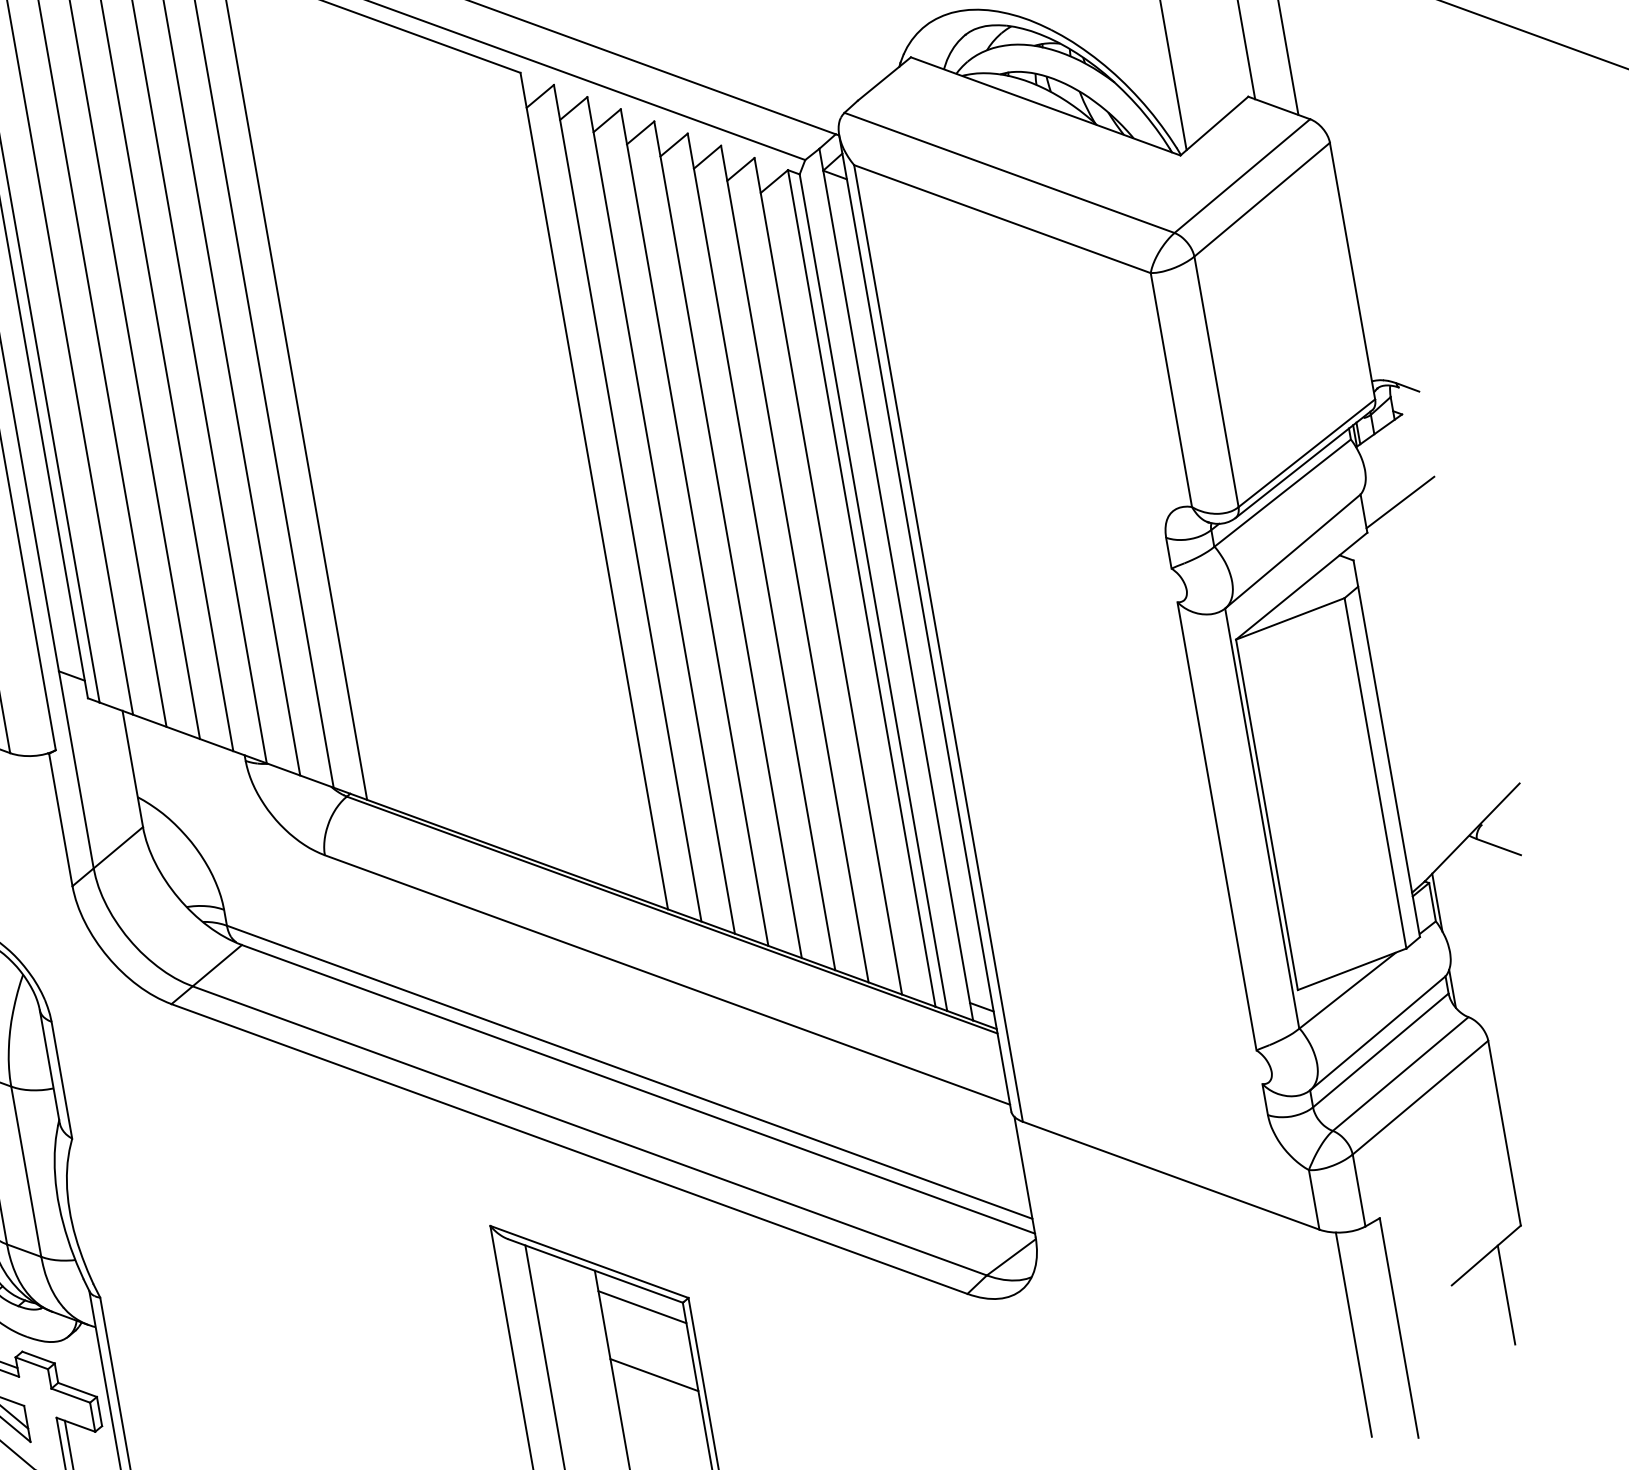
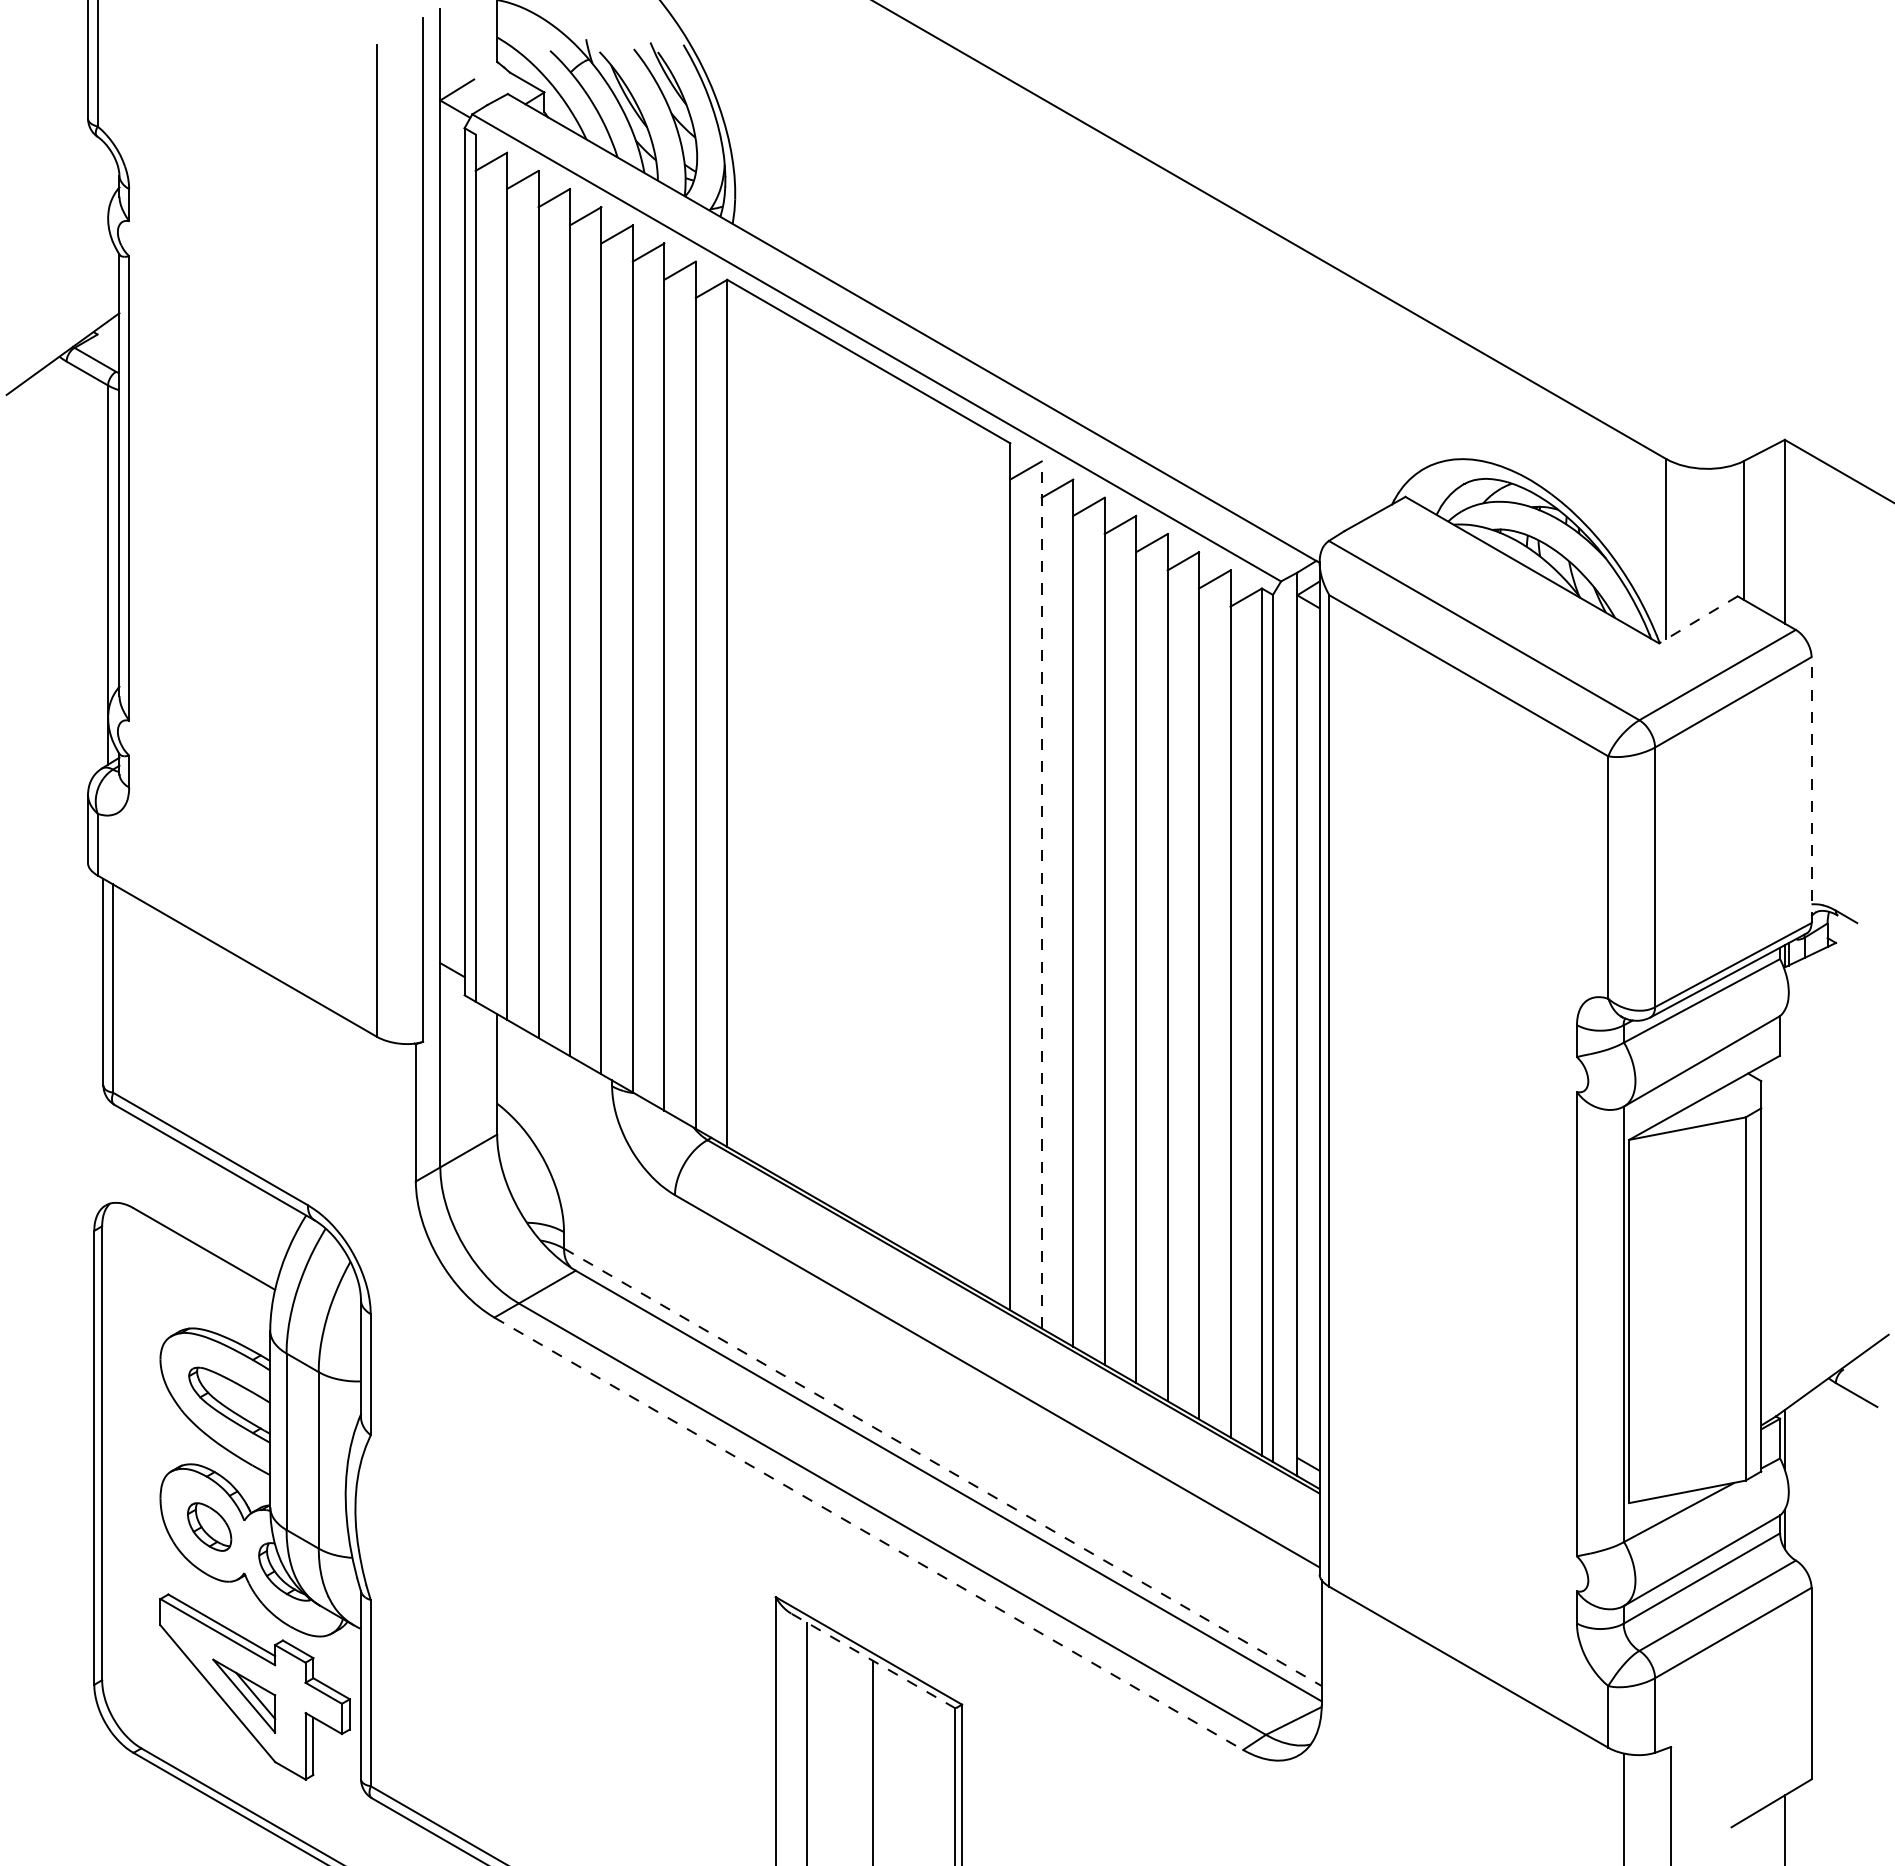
line: (1214, 125) -> (1698, 619), solid -> dashed
line: (1352, 271) -> (1811, 790), solid -> dashed
line: (627, 502) -> (1041, 894), solid -> dashed
line: (1400, 502) -> (1818, 1031), removed
line: (630, 1072) -> (943, 1467), solid -> dashed
line: (570, 1149) -> (869, 1534), solid -> dashed
line: (595, 1271) -> (873, 1661), solid -> dashed
line: (641, 1307) -> (913, 1705), removed
line: (653, 1375) -> (913, 1776), removed

